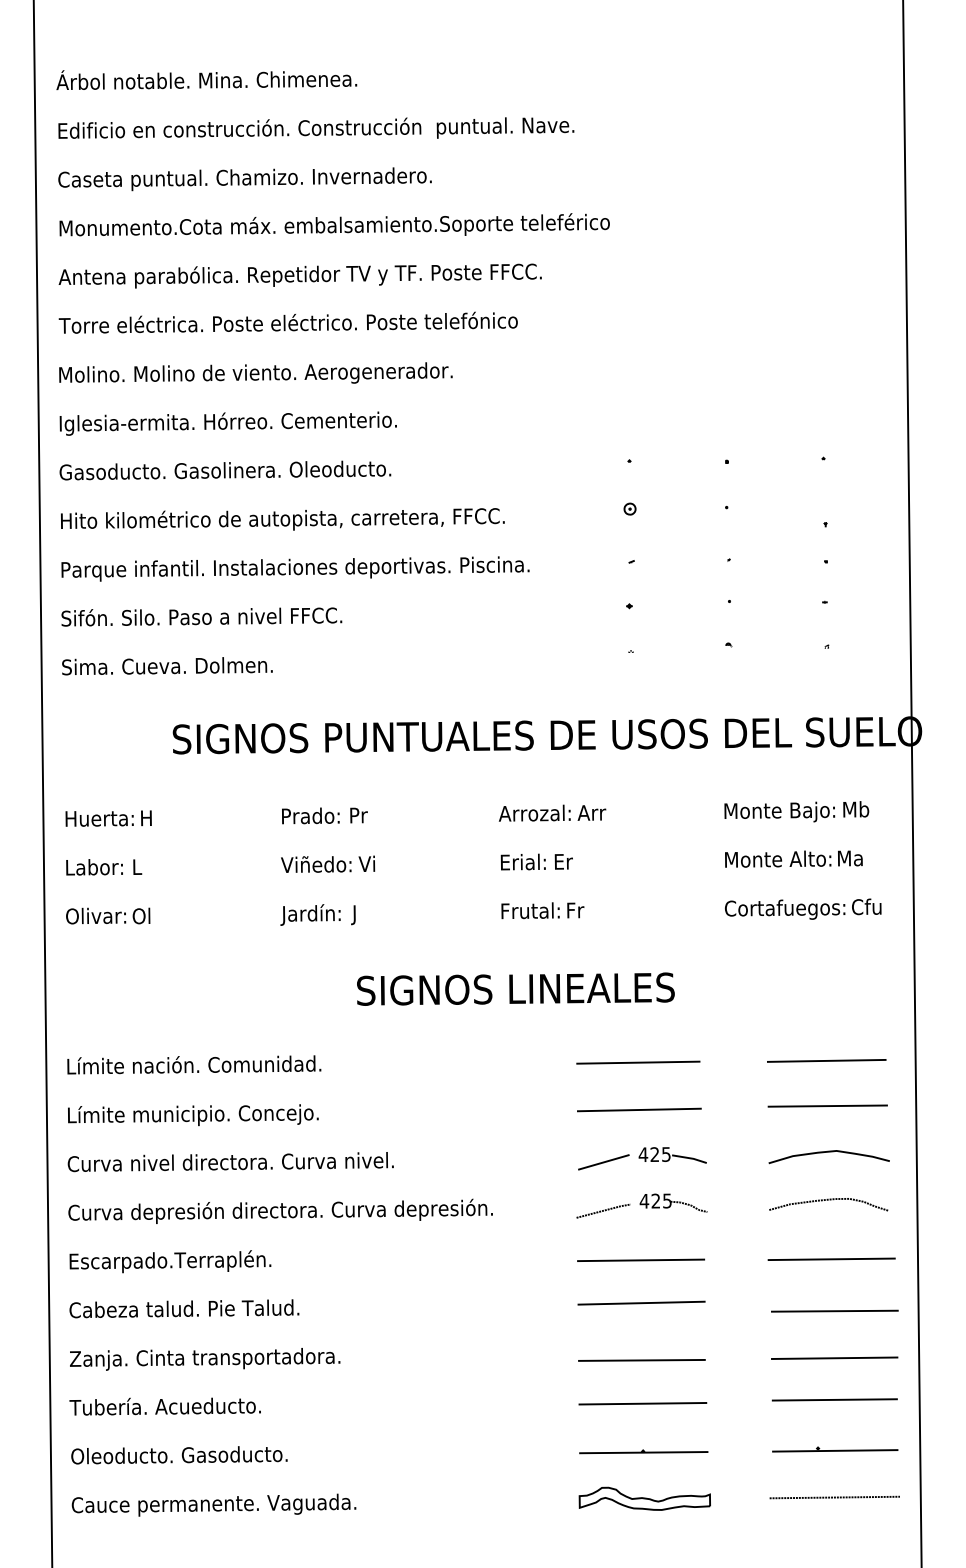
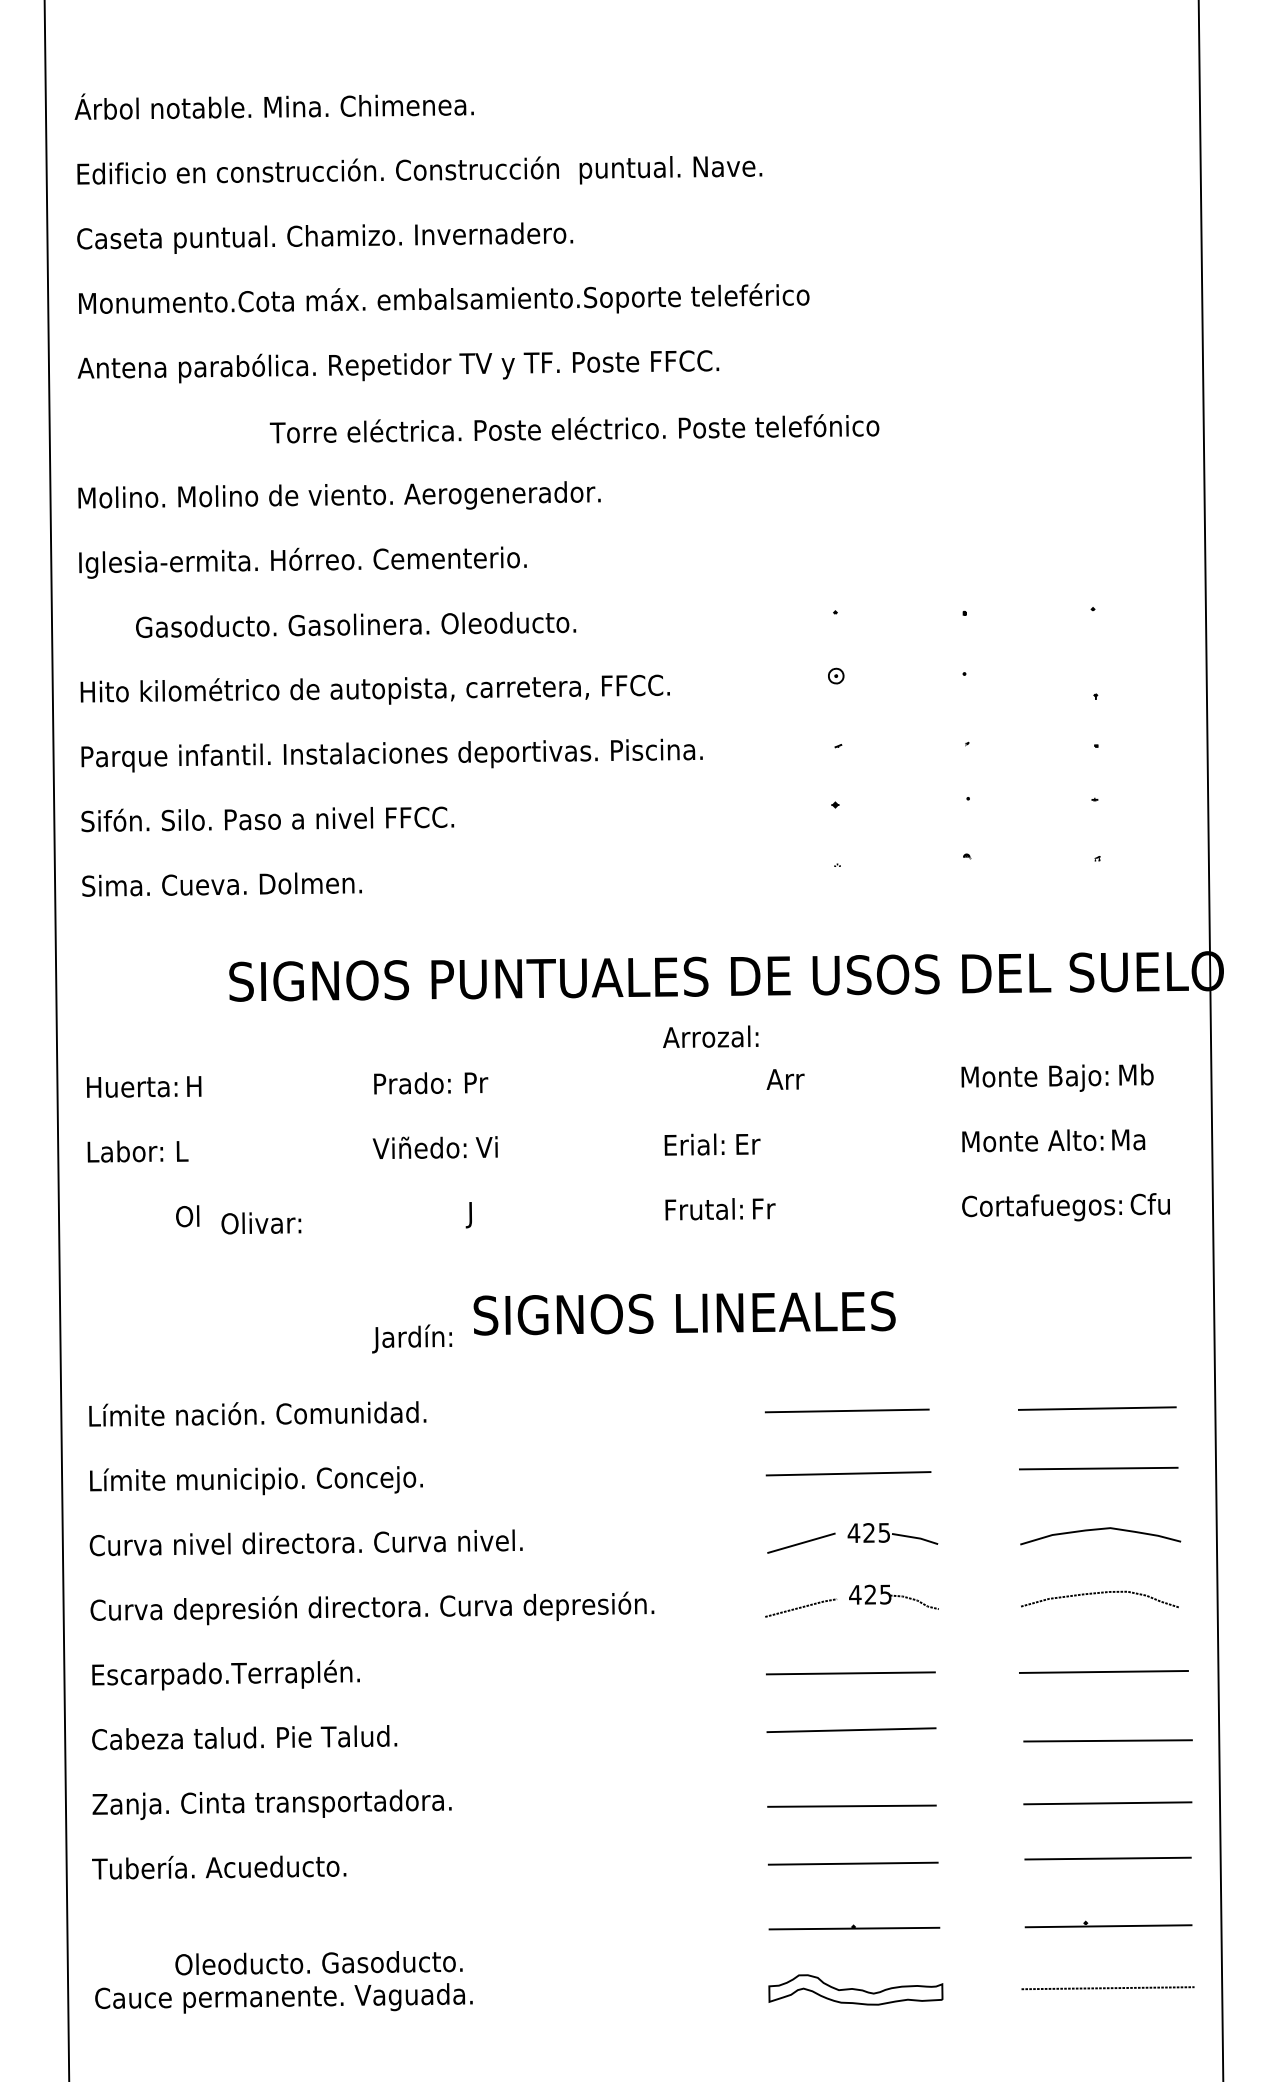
text: (288, 322) -> (574, 428), moved
text: (225, 470) -> (356, 624), moved
text: (534, 813) -> (710, 1036), moved
text: (310, 914) -> (412, 1338), moved
text: (96, 916) -> (261, 1223), moved
text: (179, 1455) -> (318, 1963), moved

